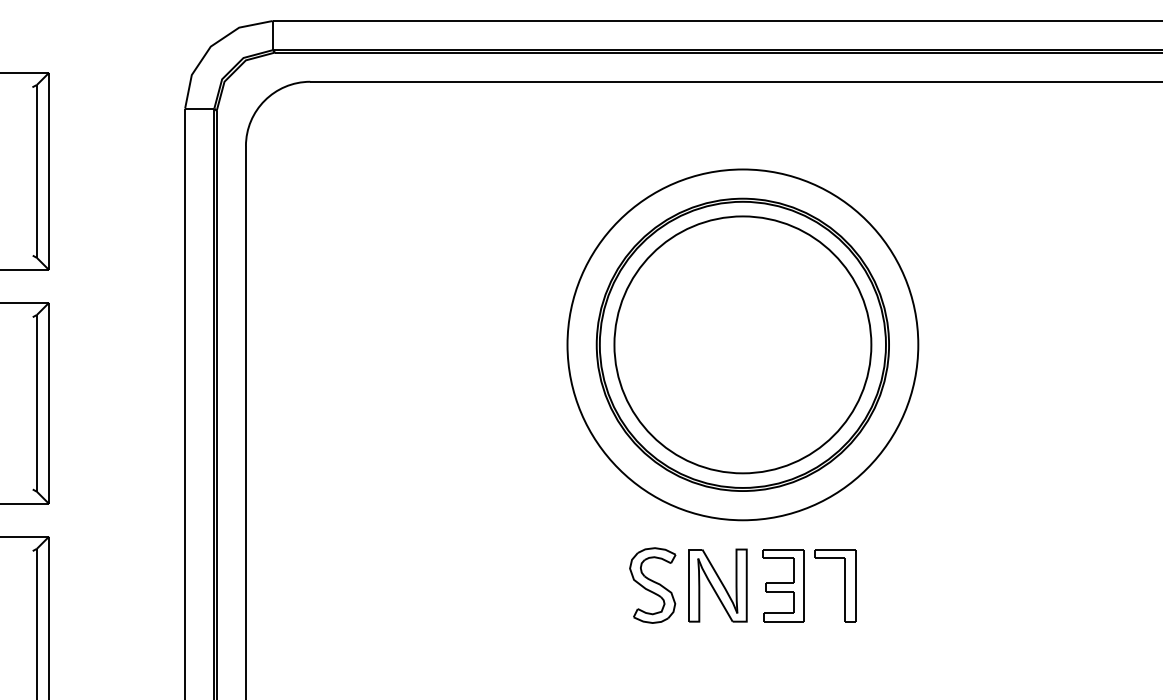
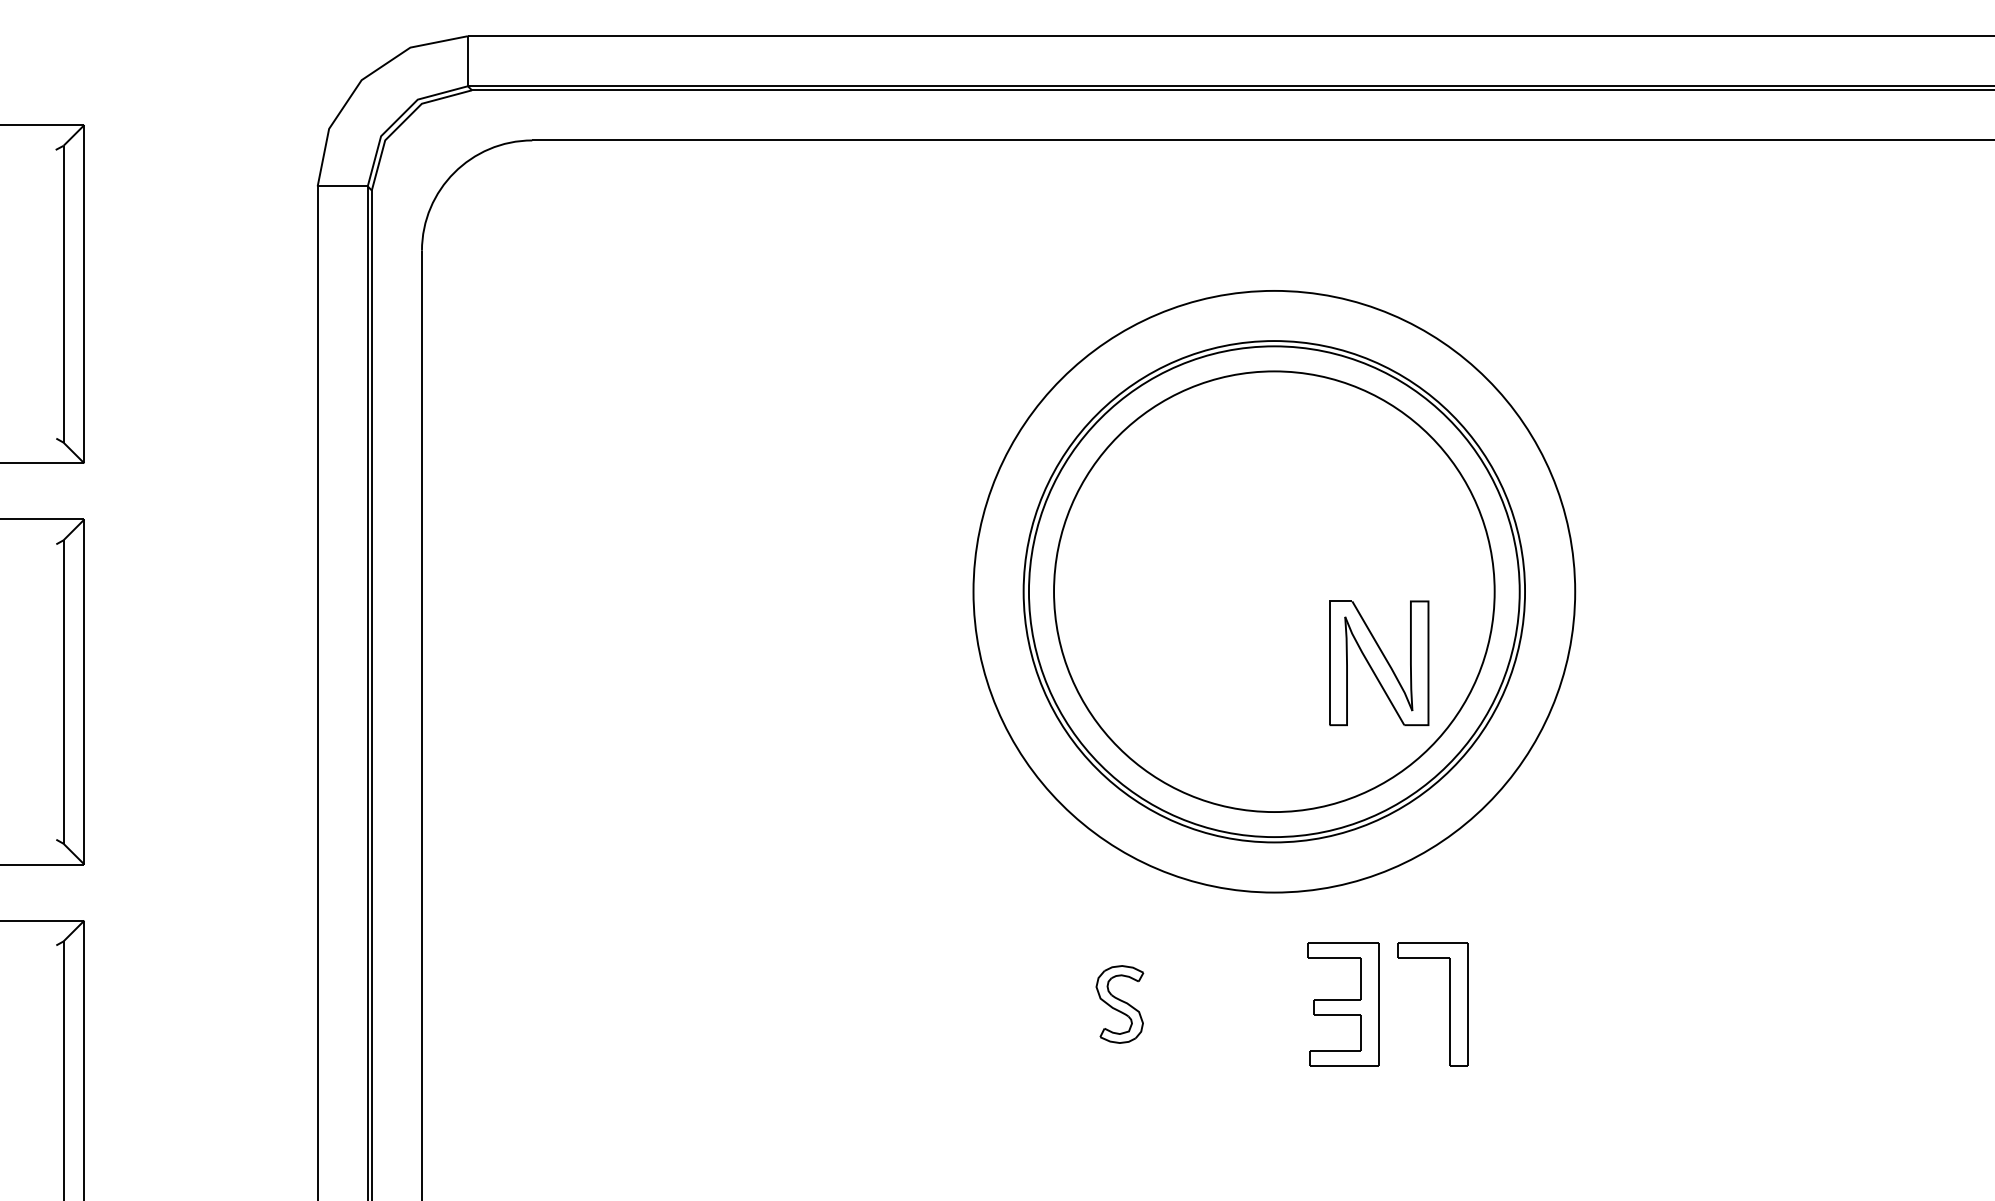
part: (652, 585) -> (1119, 1004), size x0.6
part: (717, 585) -> (1378, 663), moved

